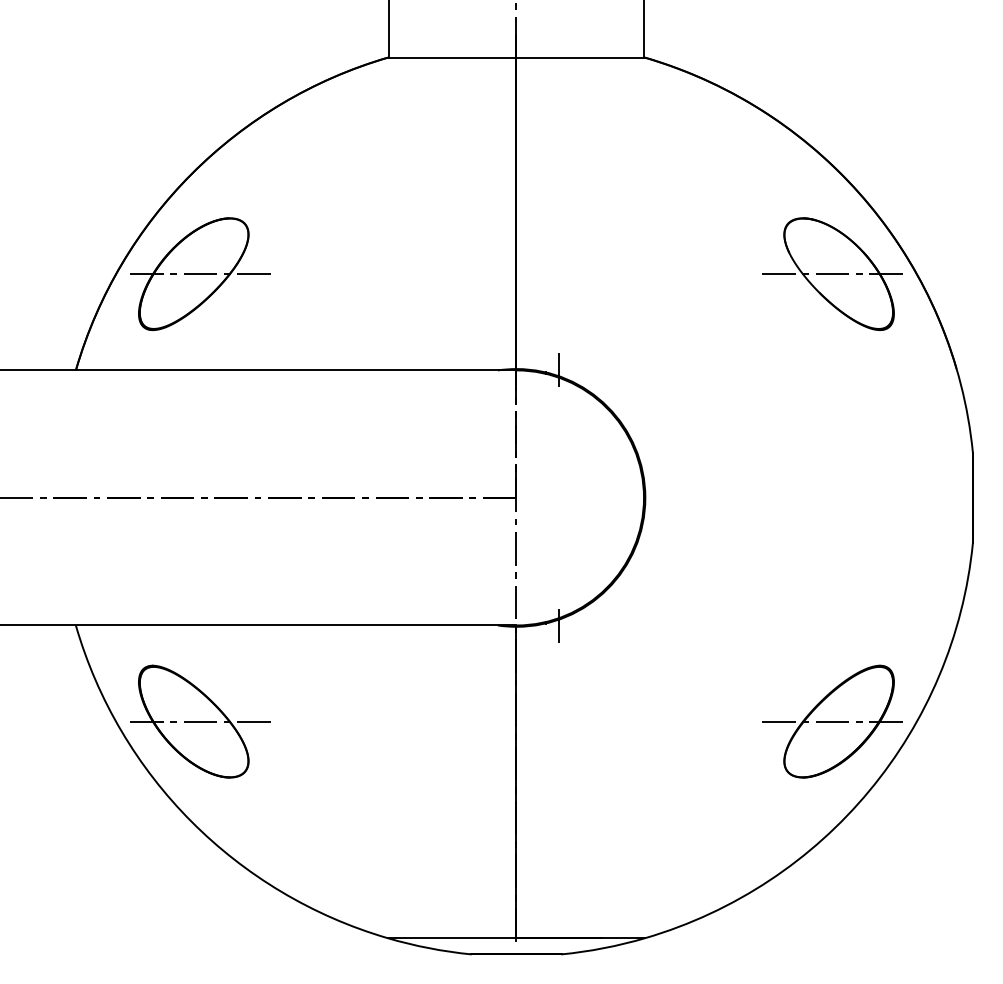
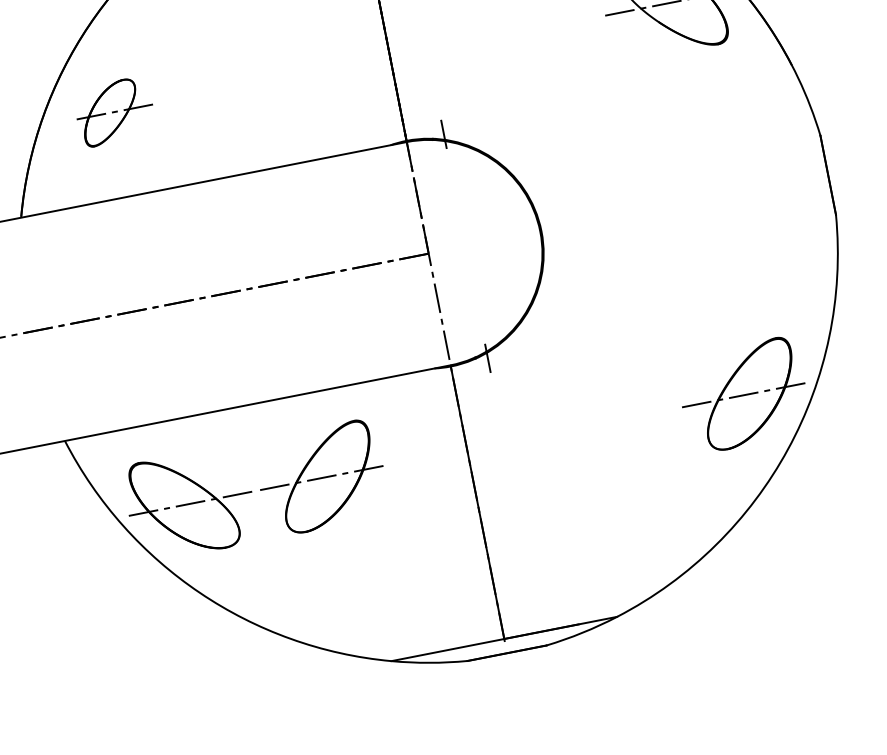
part: (200, 274) -> (113, 112), size x0.6
part: (350, 721) -> (321, 477), added

